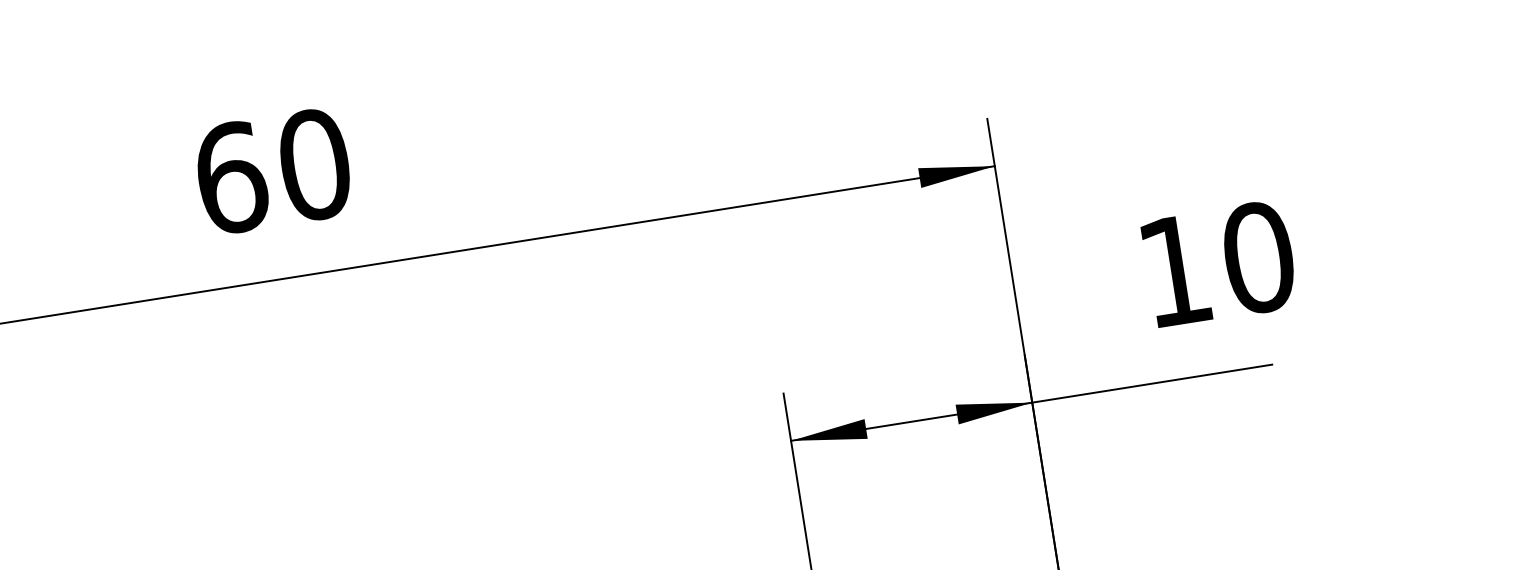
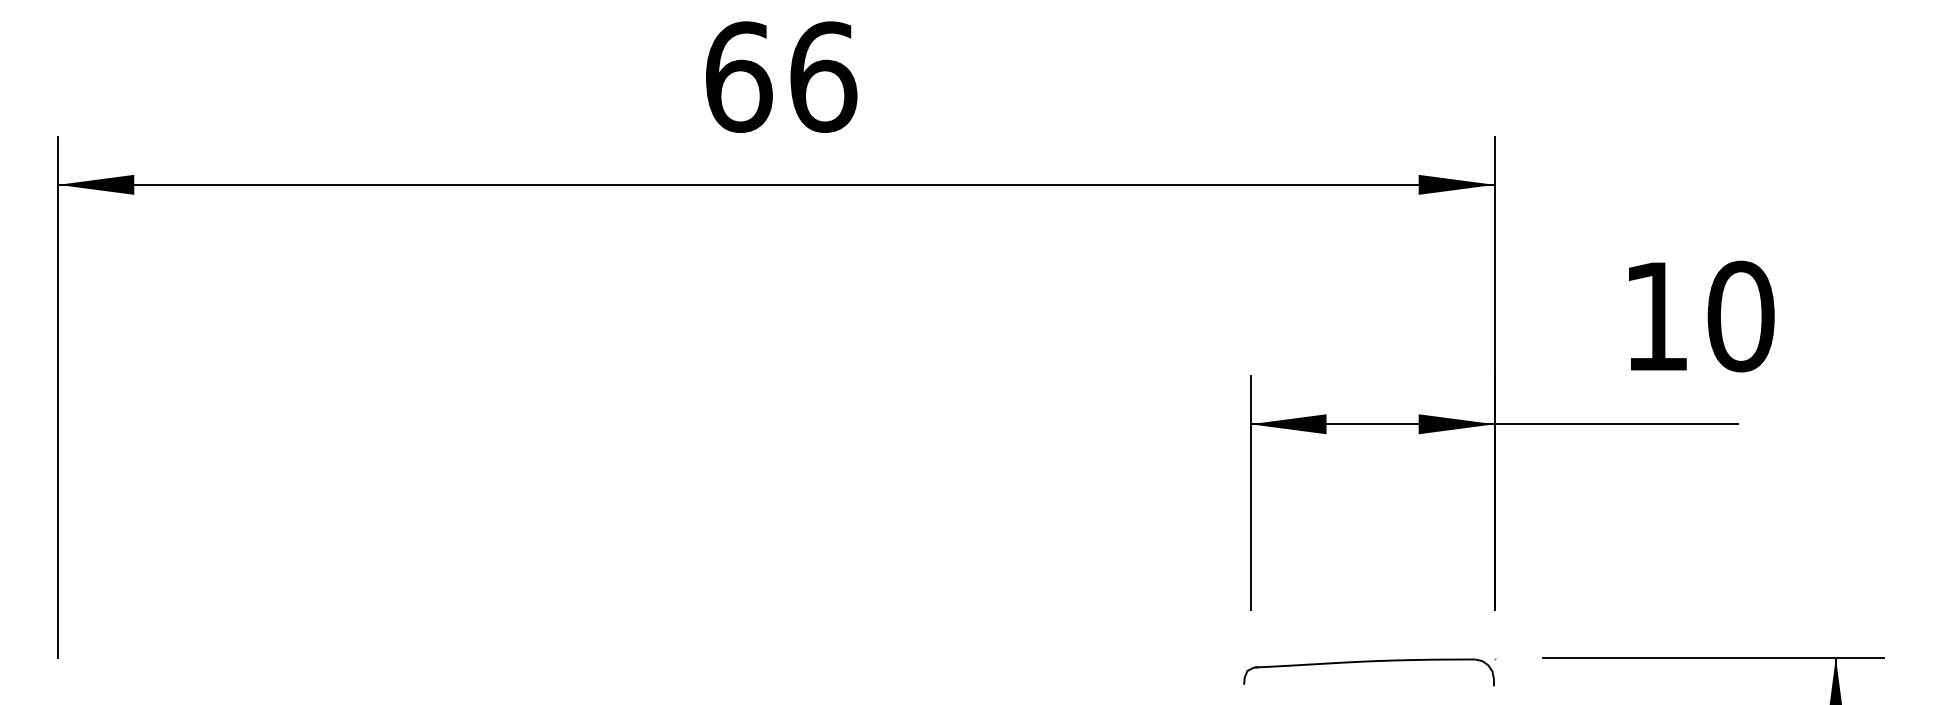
text: (314, 164) -> (823, 76), 60 -> 66

